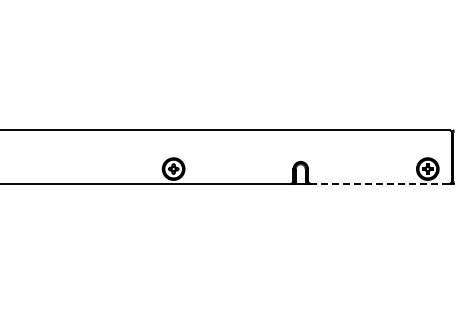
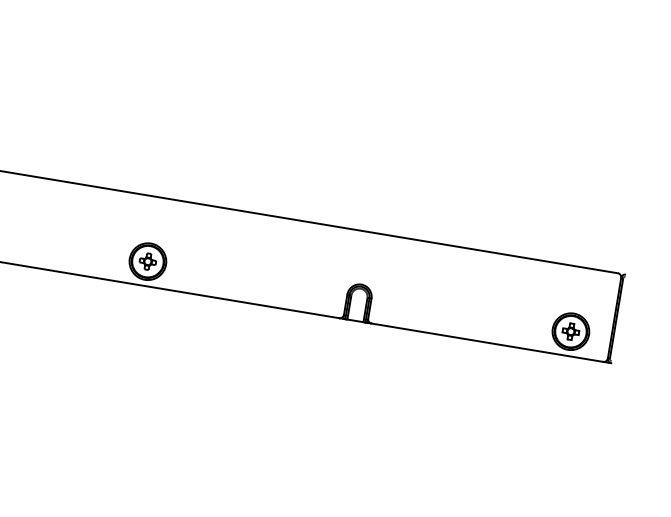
line: (380, 183) -> (488, 342), dashed -> solid

